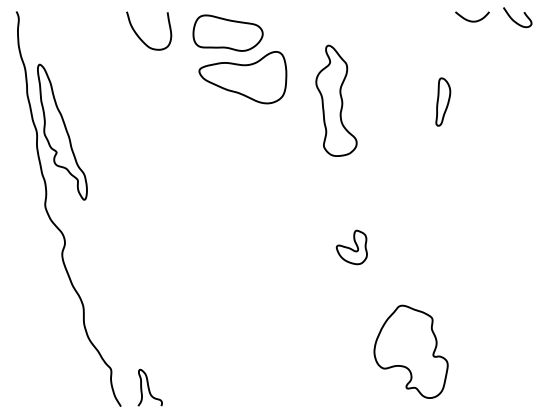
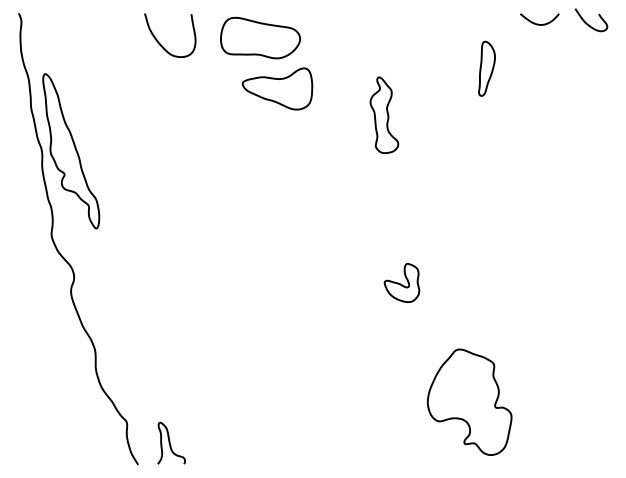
part: (242, 77) -> (277, 88), size x0.7
part: (336, 100) -> (384, 115), size x0.6
part: (443, 101) -> (487, 68), moved

